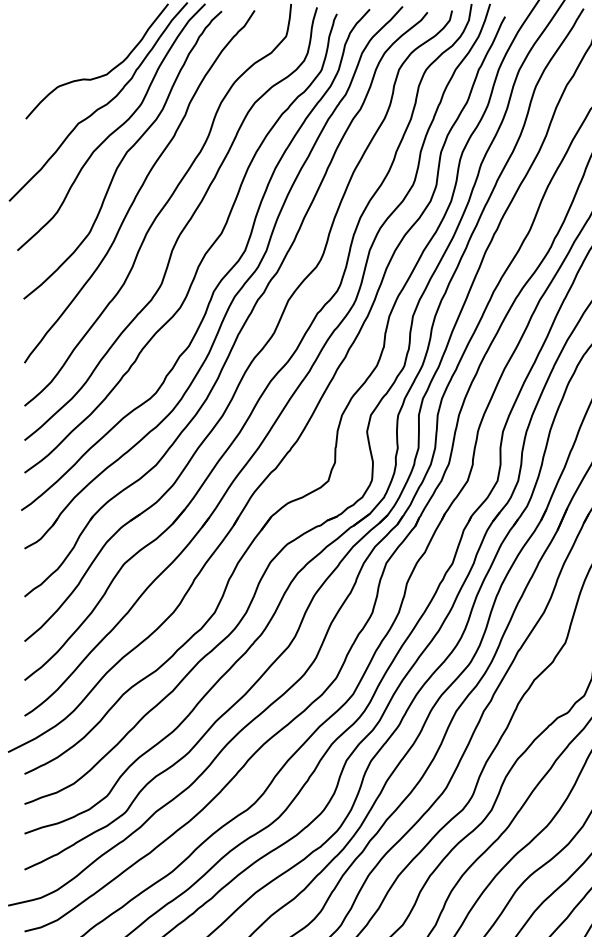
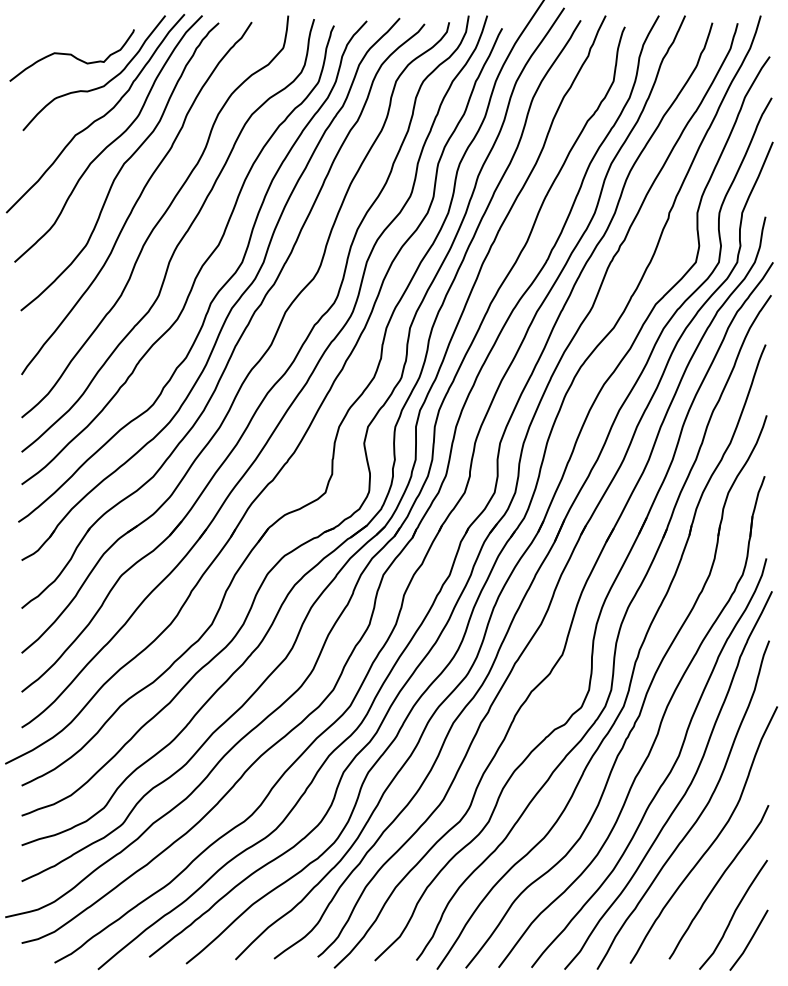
curve: (74, 43) -> (71, 55), added

